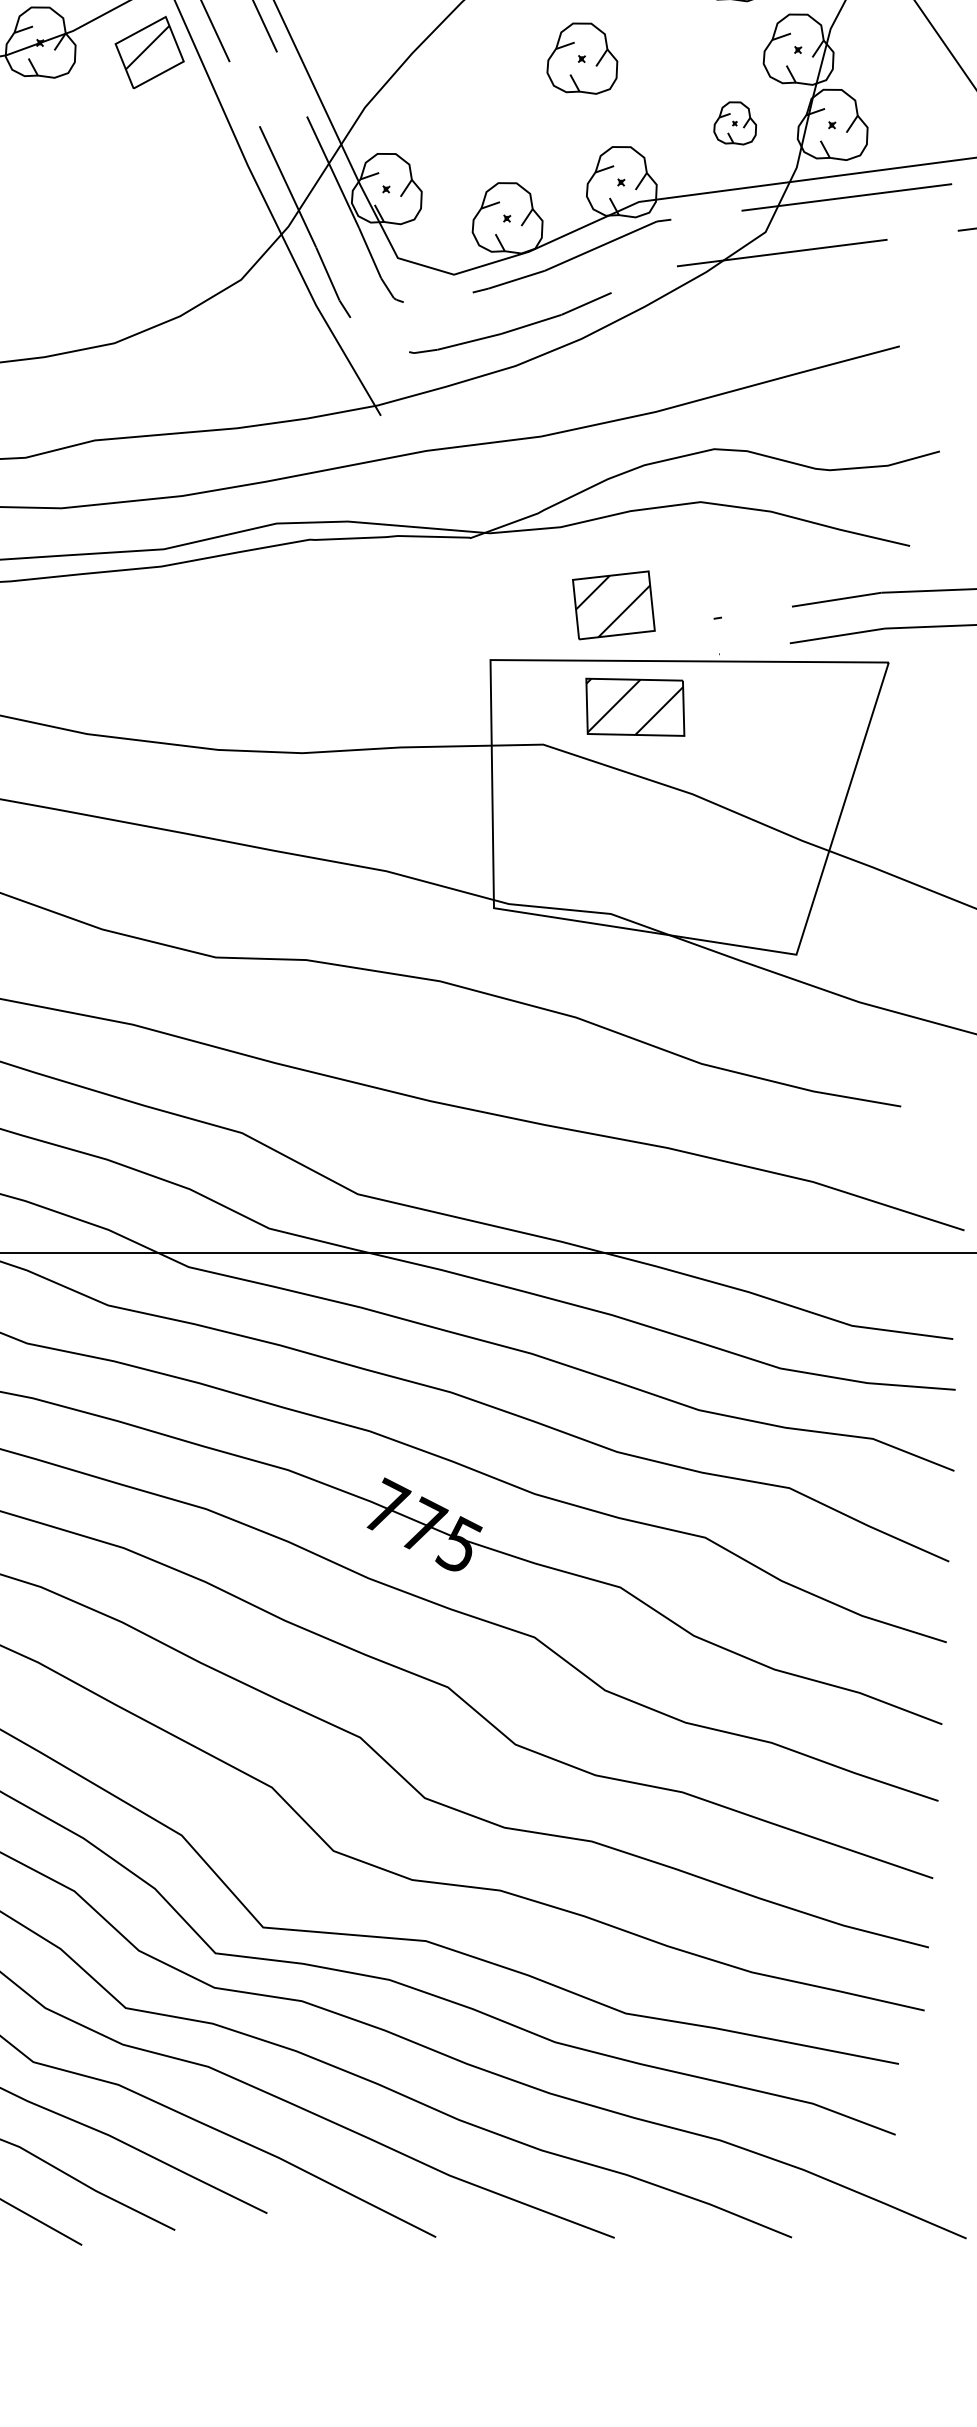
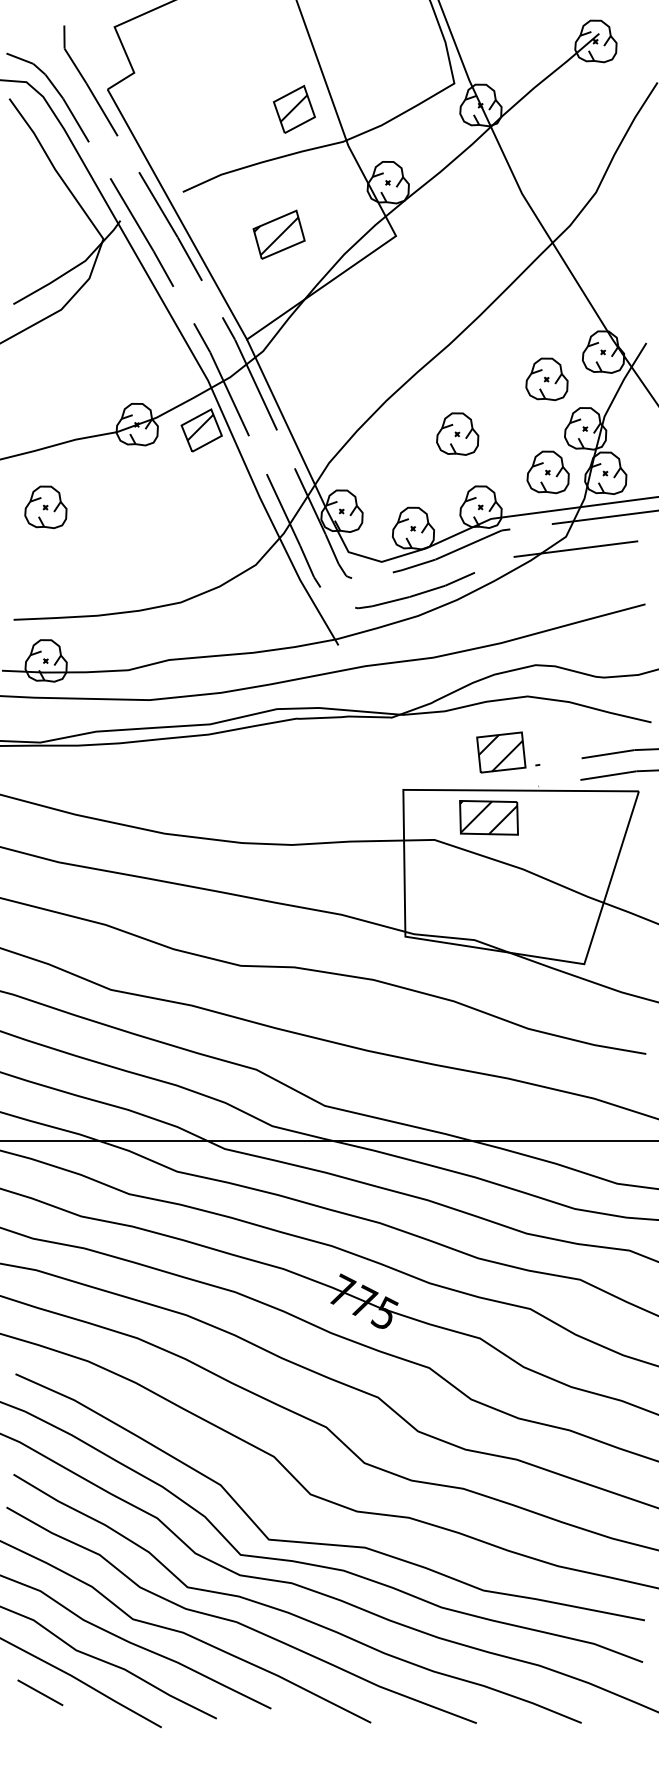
part: (734, 123) -> (547, 472), size x1.67
part: (614, 605) -> (501, 752), moved

